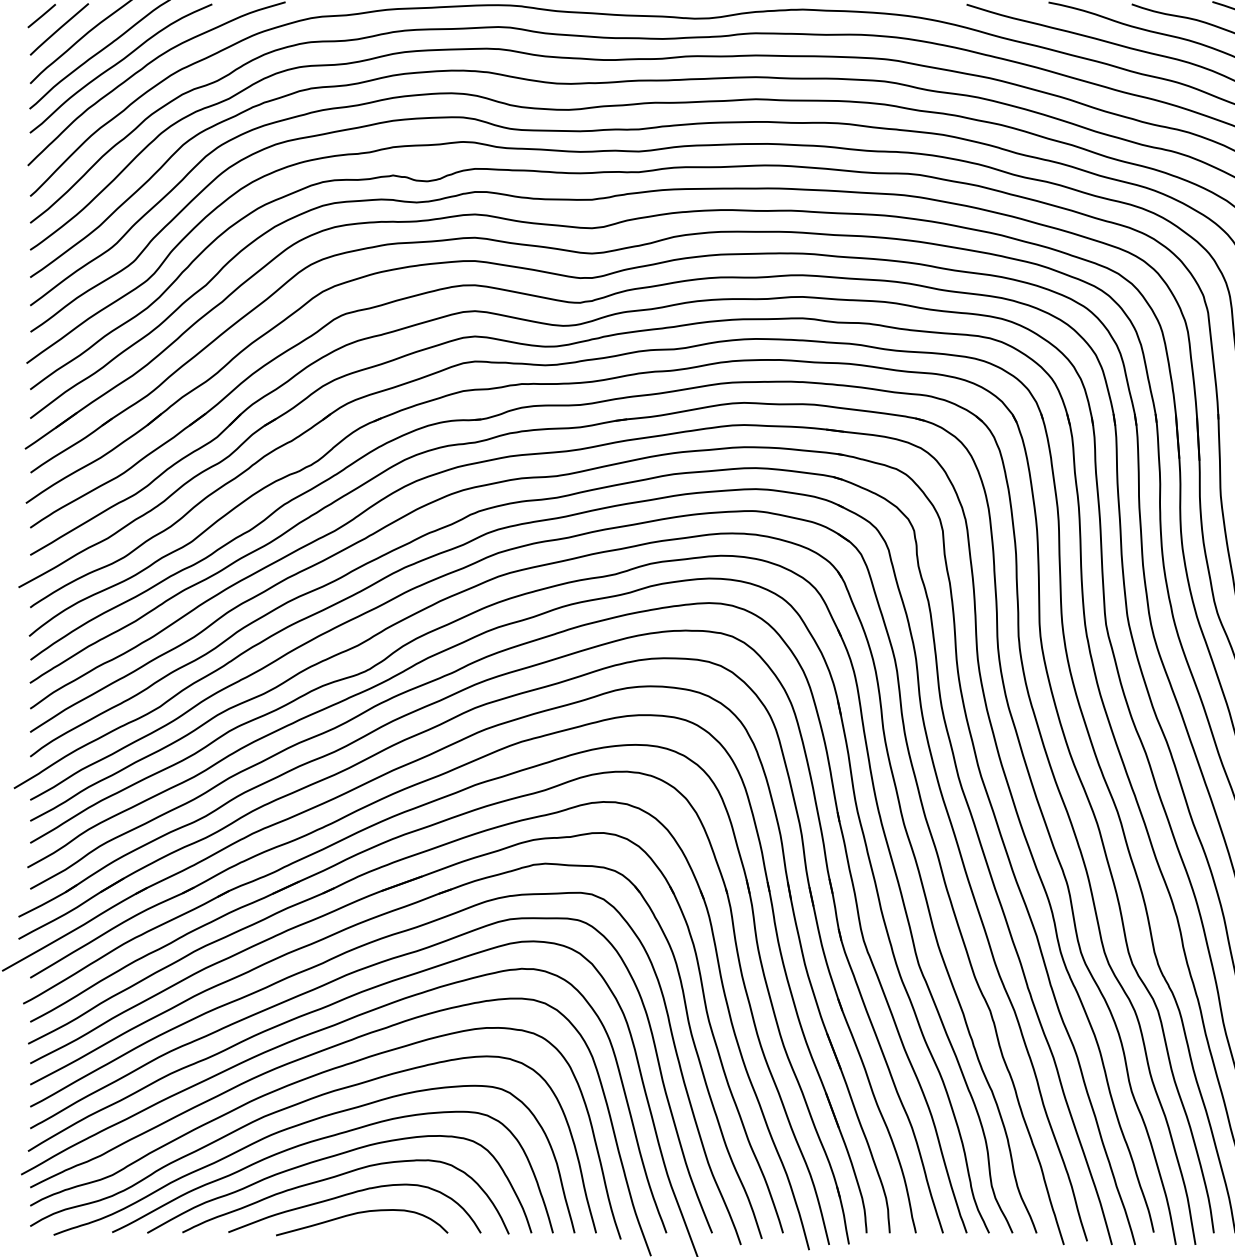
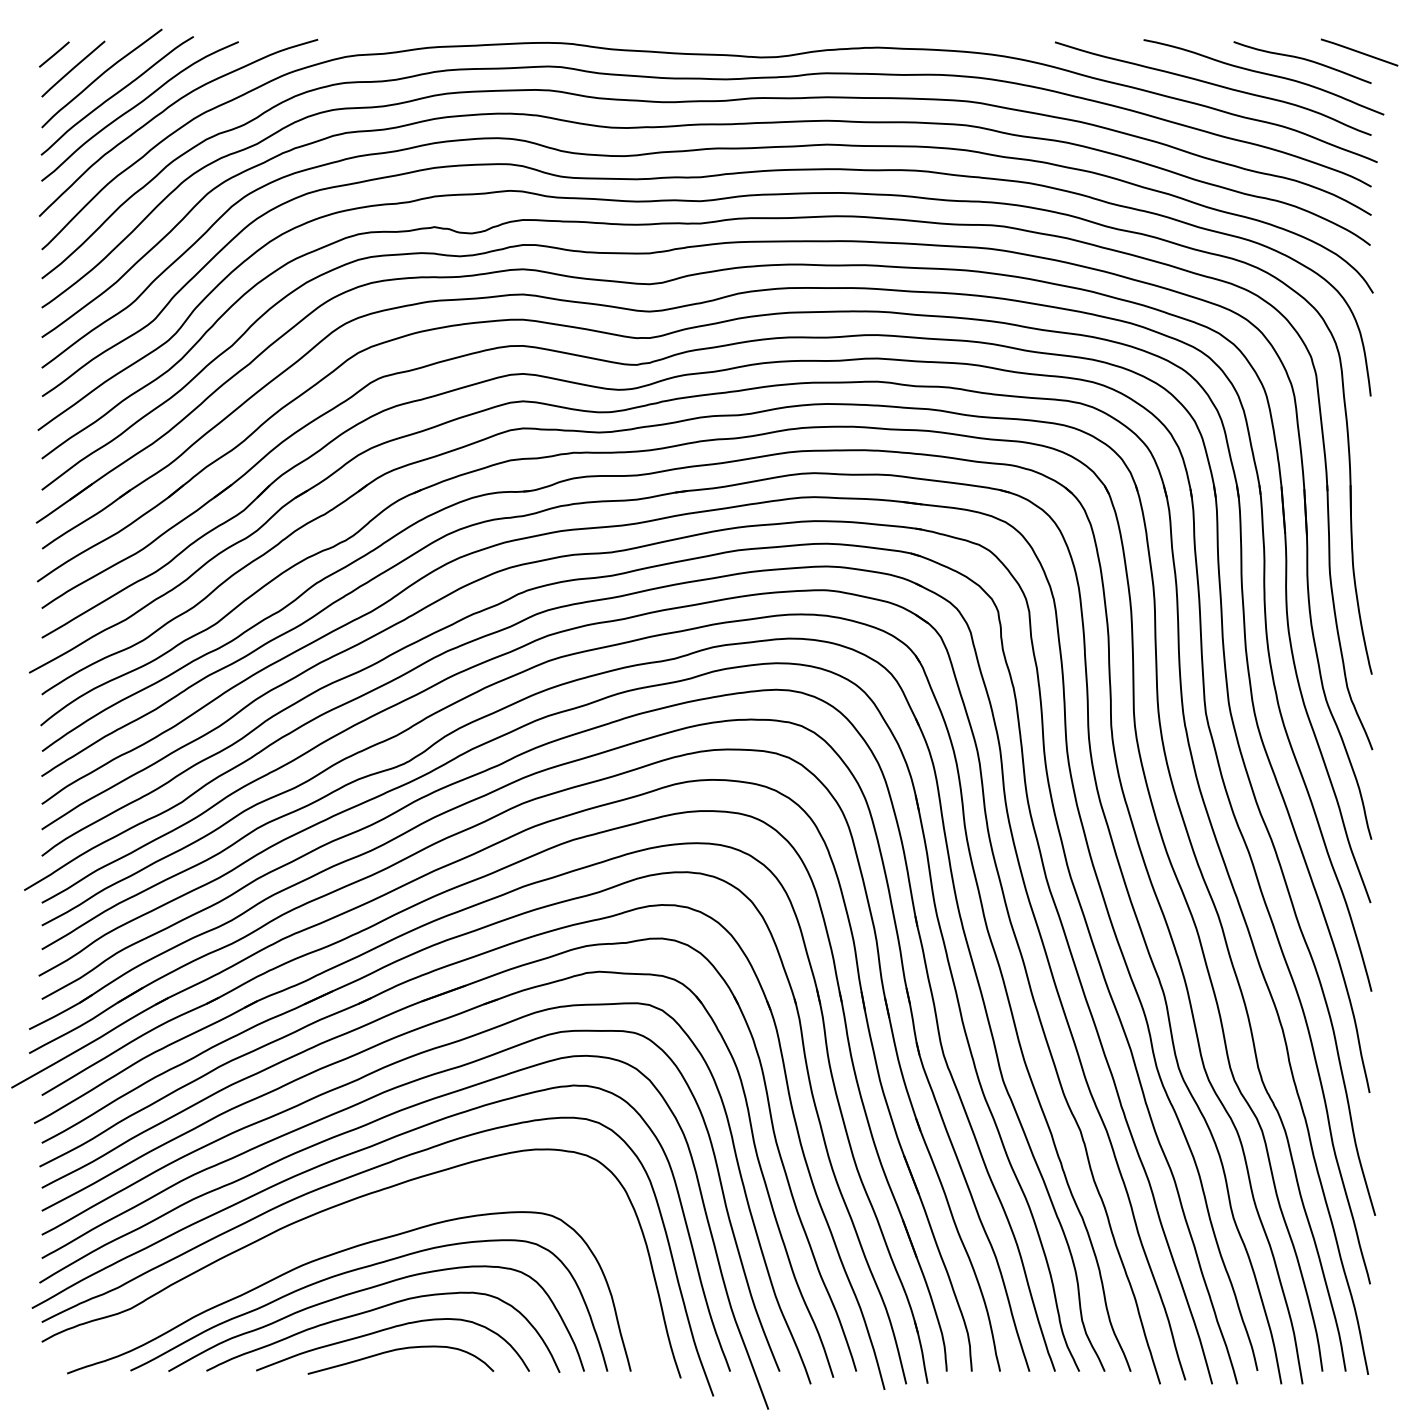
curve: (298, 1104) -> (332, 1232), removed

